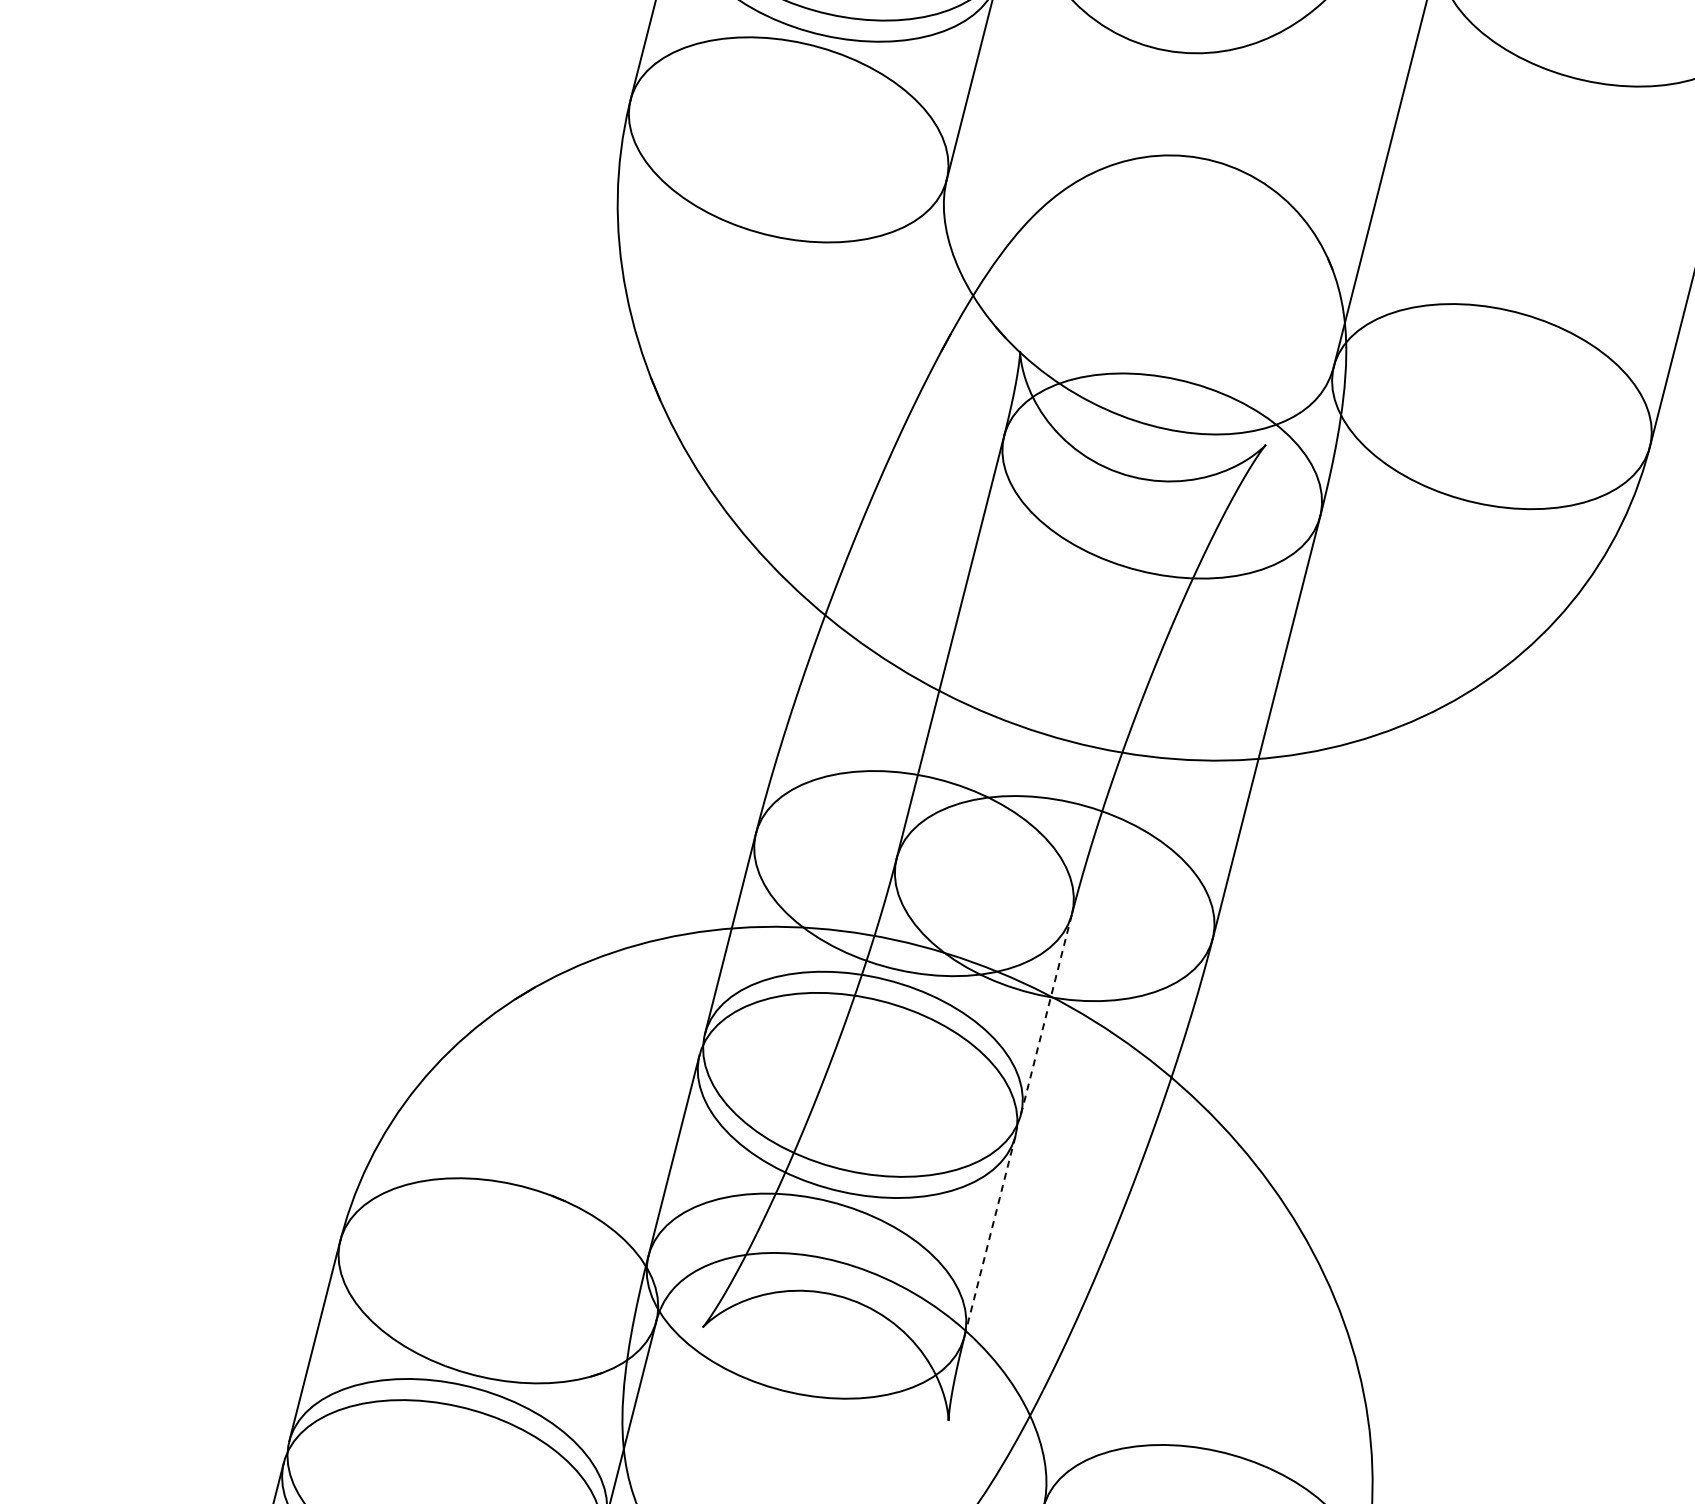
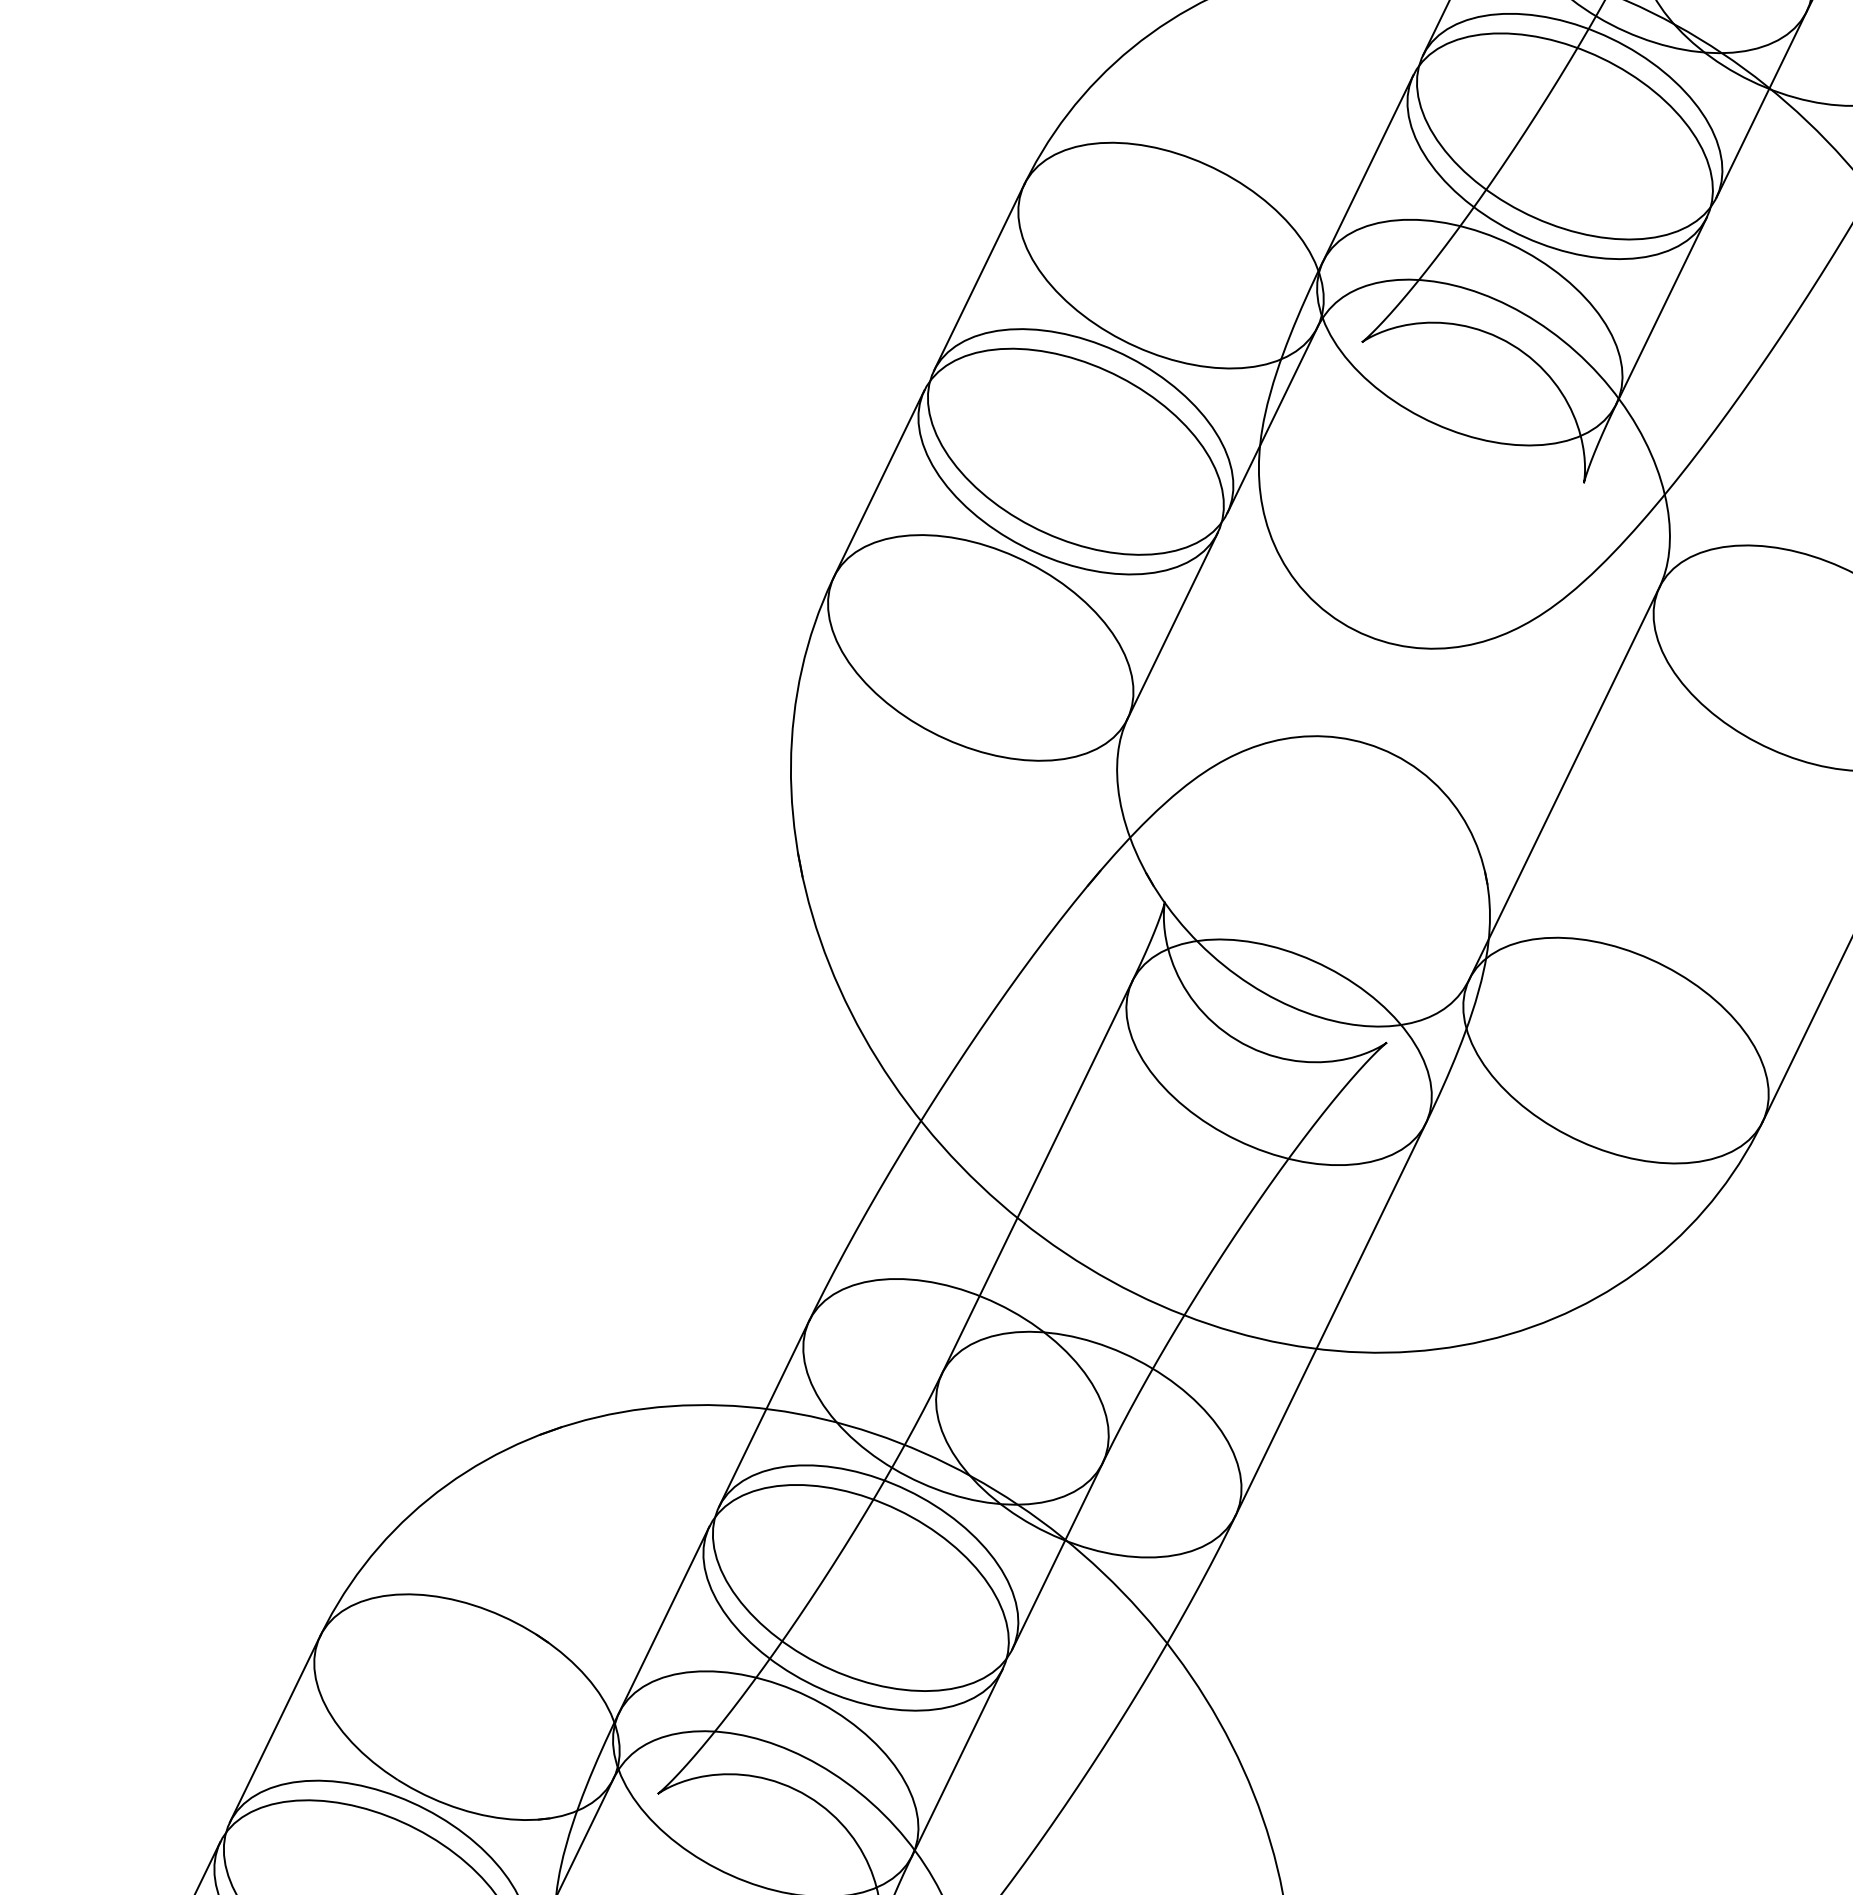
line: (1046, 1014) -> (1057, 1556), dashed -> solid
line: (989, 1236) -> (957, 1762), dashed -> solid

